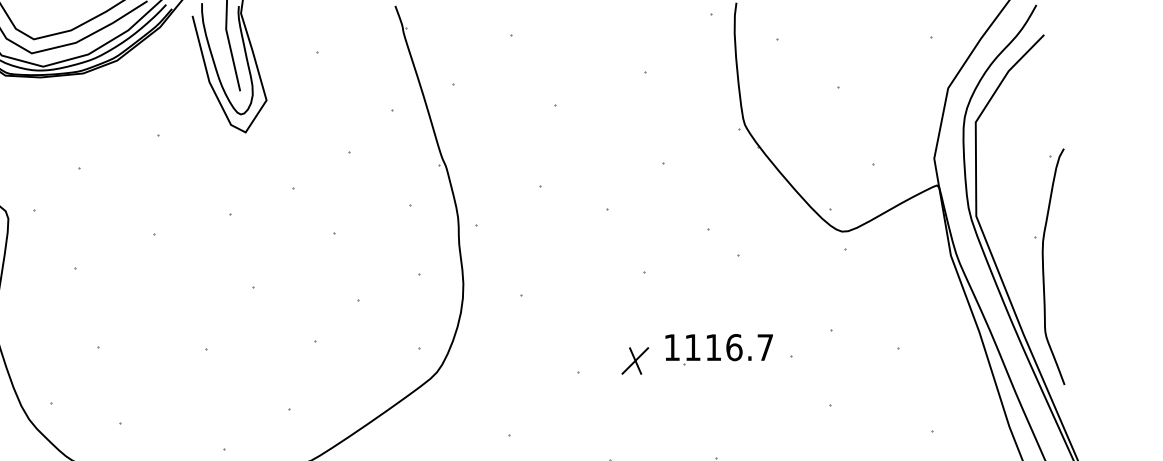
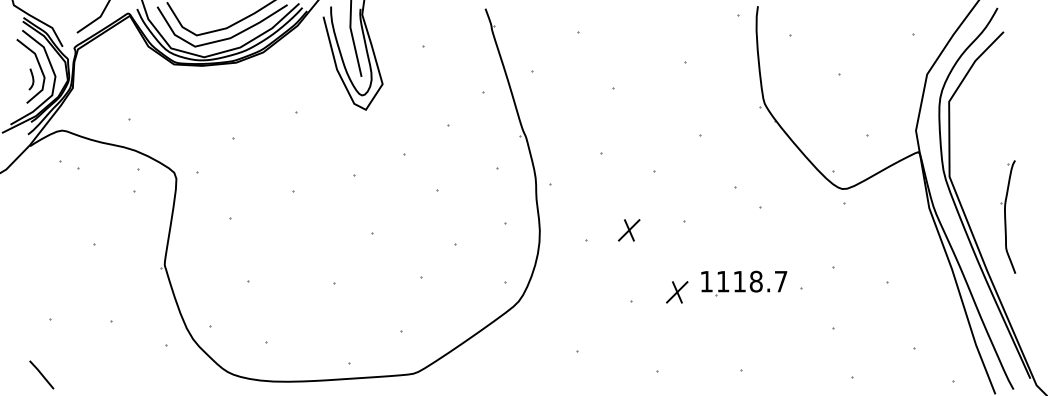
part: (1050, 266) -> (1008, 216), size x0.6
part: (575, 283) -> (629, 230), added
text: (733, 347) -> (755, 281), 1116.7 -> 1118.7

